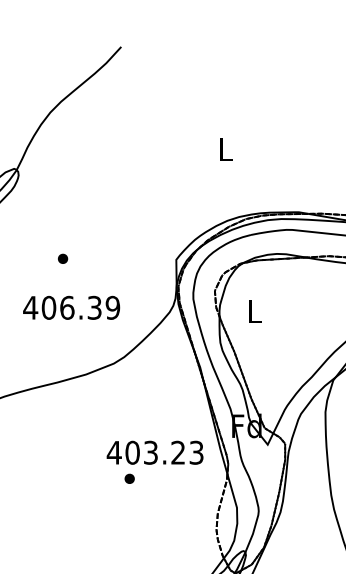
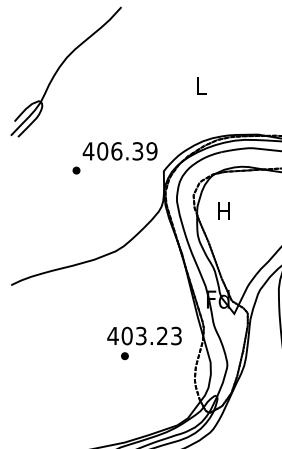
text: (70, 308) -> (119, 151), moved
text: (253, 310) -> (223, 210), L -> H
text: (155, 462) -> (144, 343), moved

